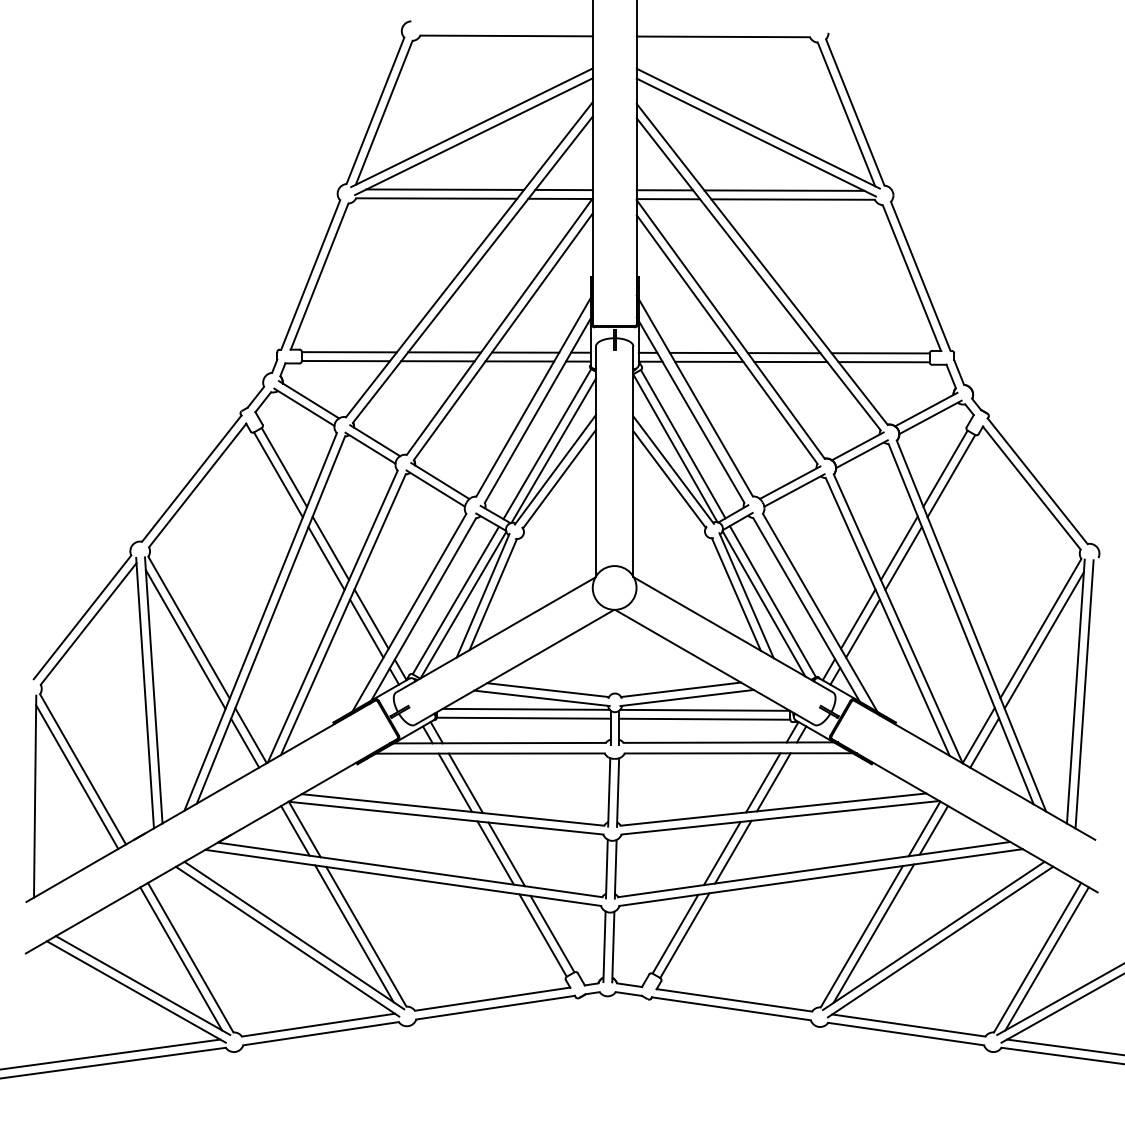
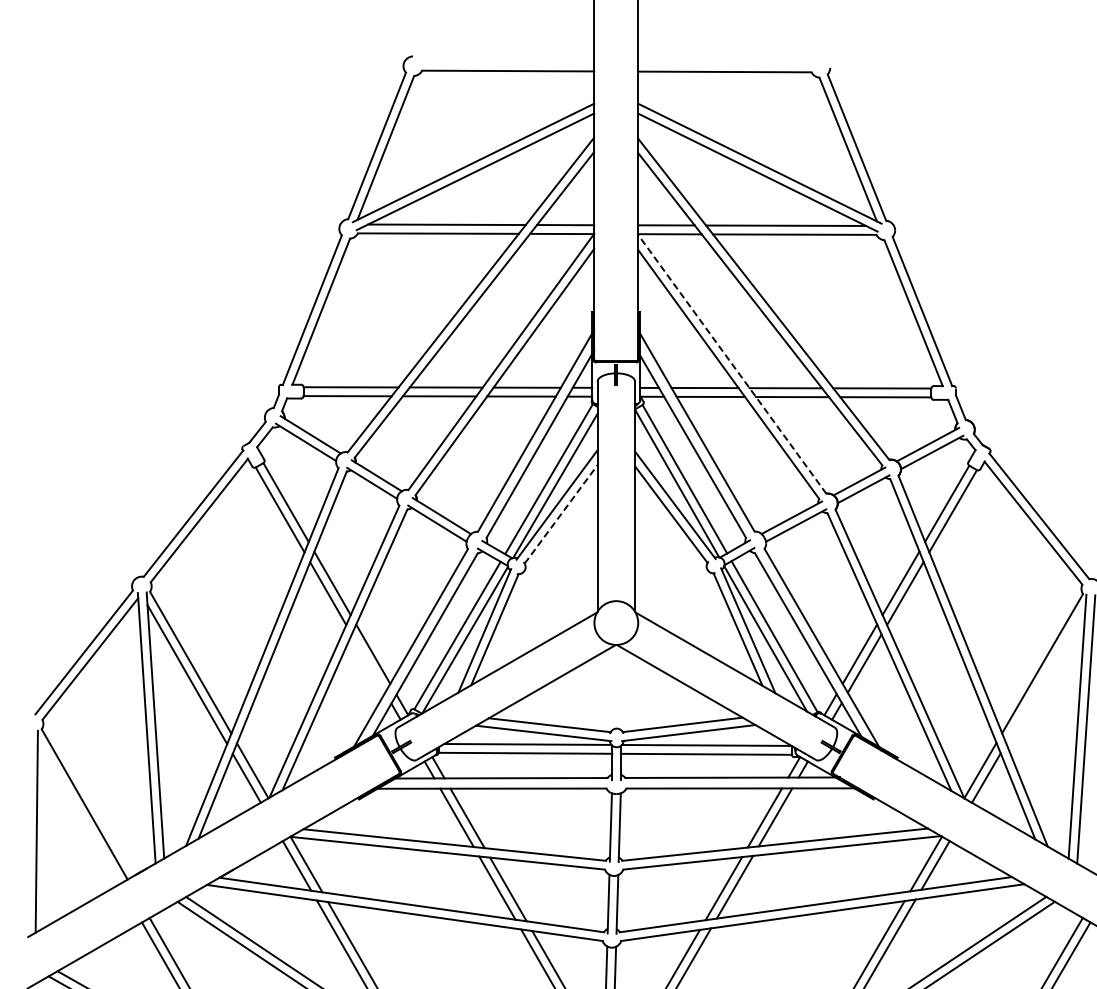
line: (730, 329) -> (732, 364), solid -> dashed
line: (559, 478) -> (561, 513), solid -> dashed
line: (366, 628) -> (368, 663), removed
line: (1043, 640) -> (1045, 675), removed
line: (77, 776) -> (79, 811), removed

